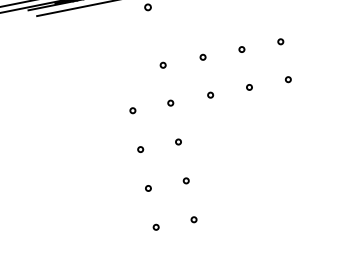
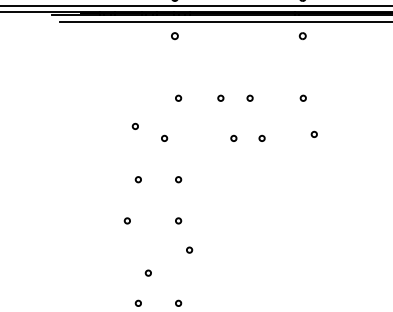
circle: (241, 48) -> (249, 97), moved
circle: (287, 78) -> (313, 133), moved
circle: (210, 94) -> (233, 137), moved
circle: (170, 102) -> (164, 137), moved
circle: (131, 109) -> (134, 125), moved
circle: (147, 188) -> (126, 220), moved
circle: (193, 219) -> (189, 249), moved
circle: (155, 226) -> (147, 272), moved

